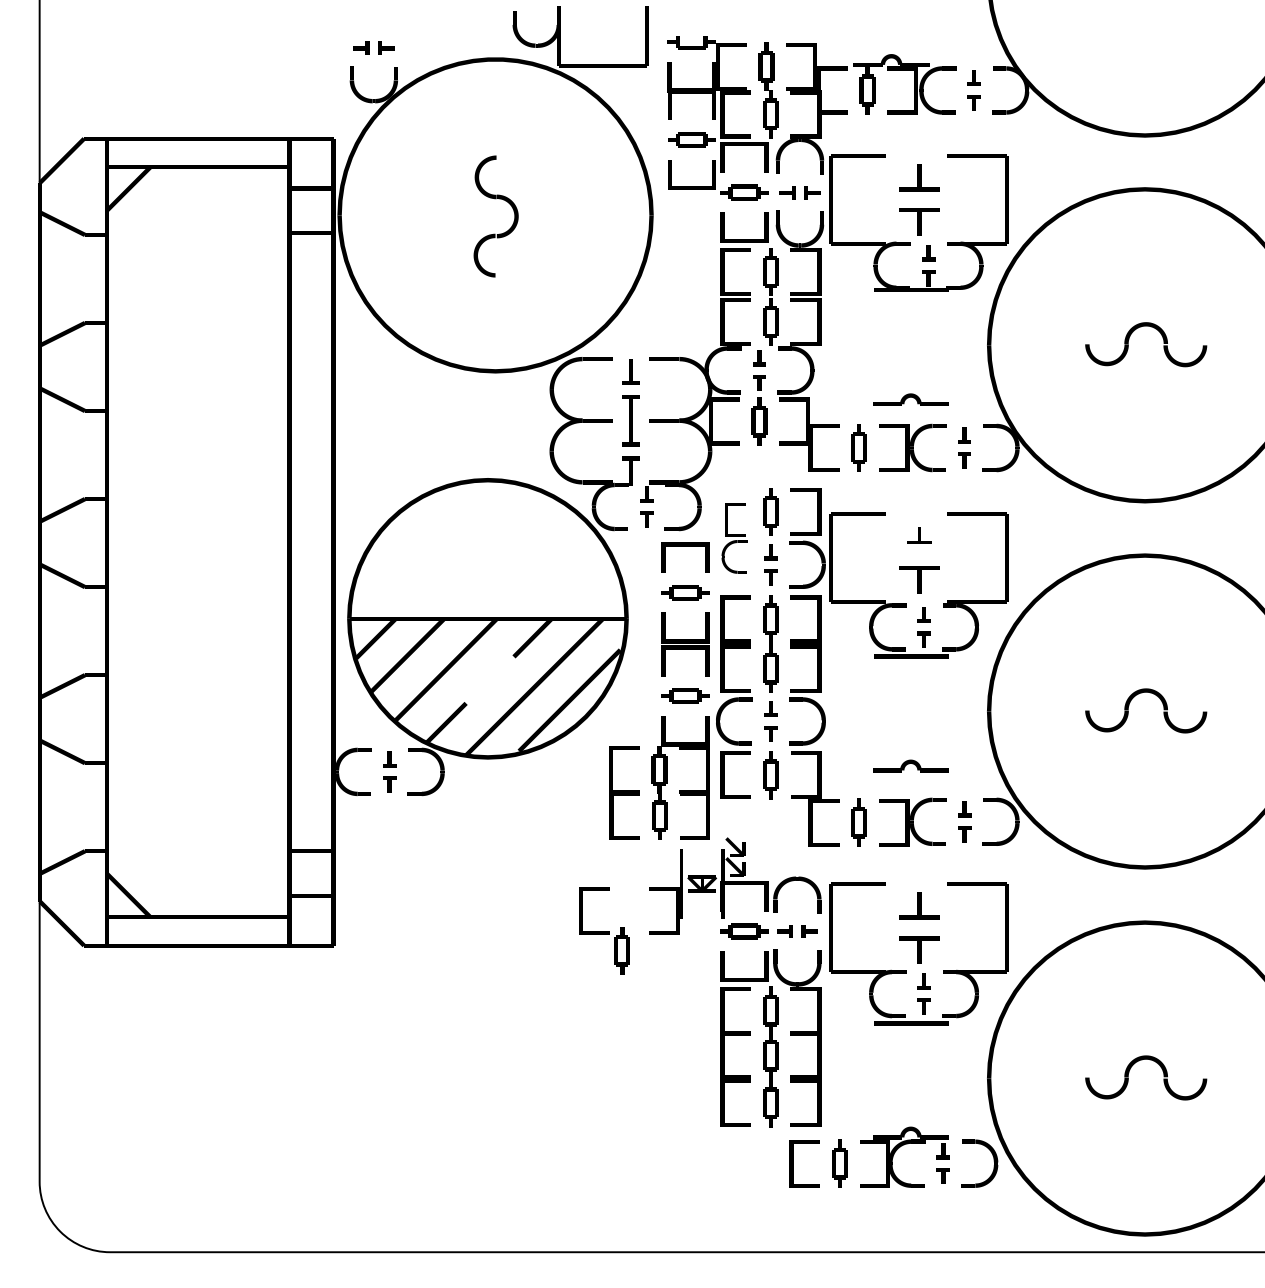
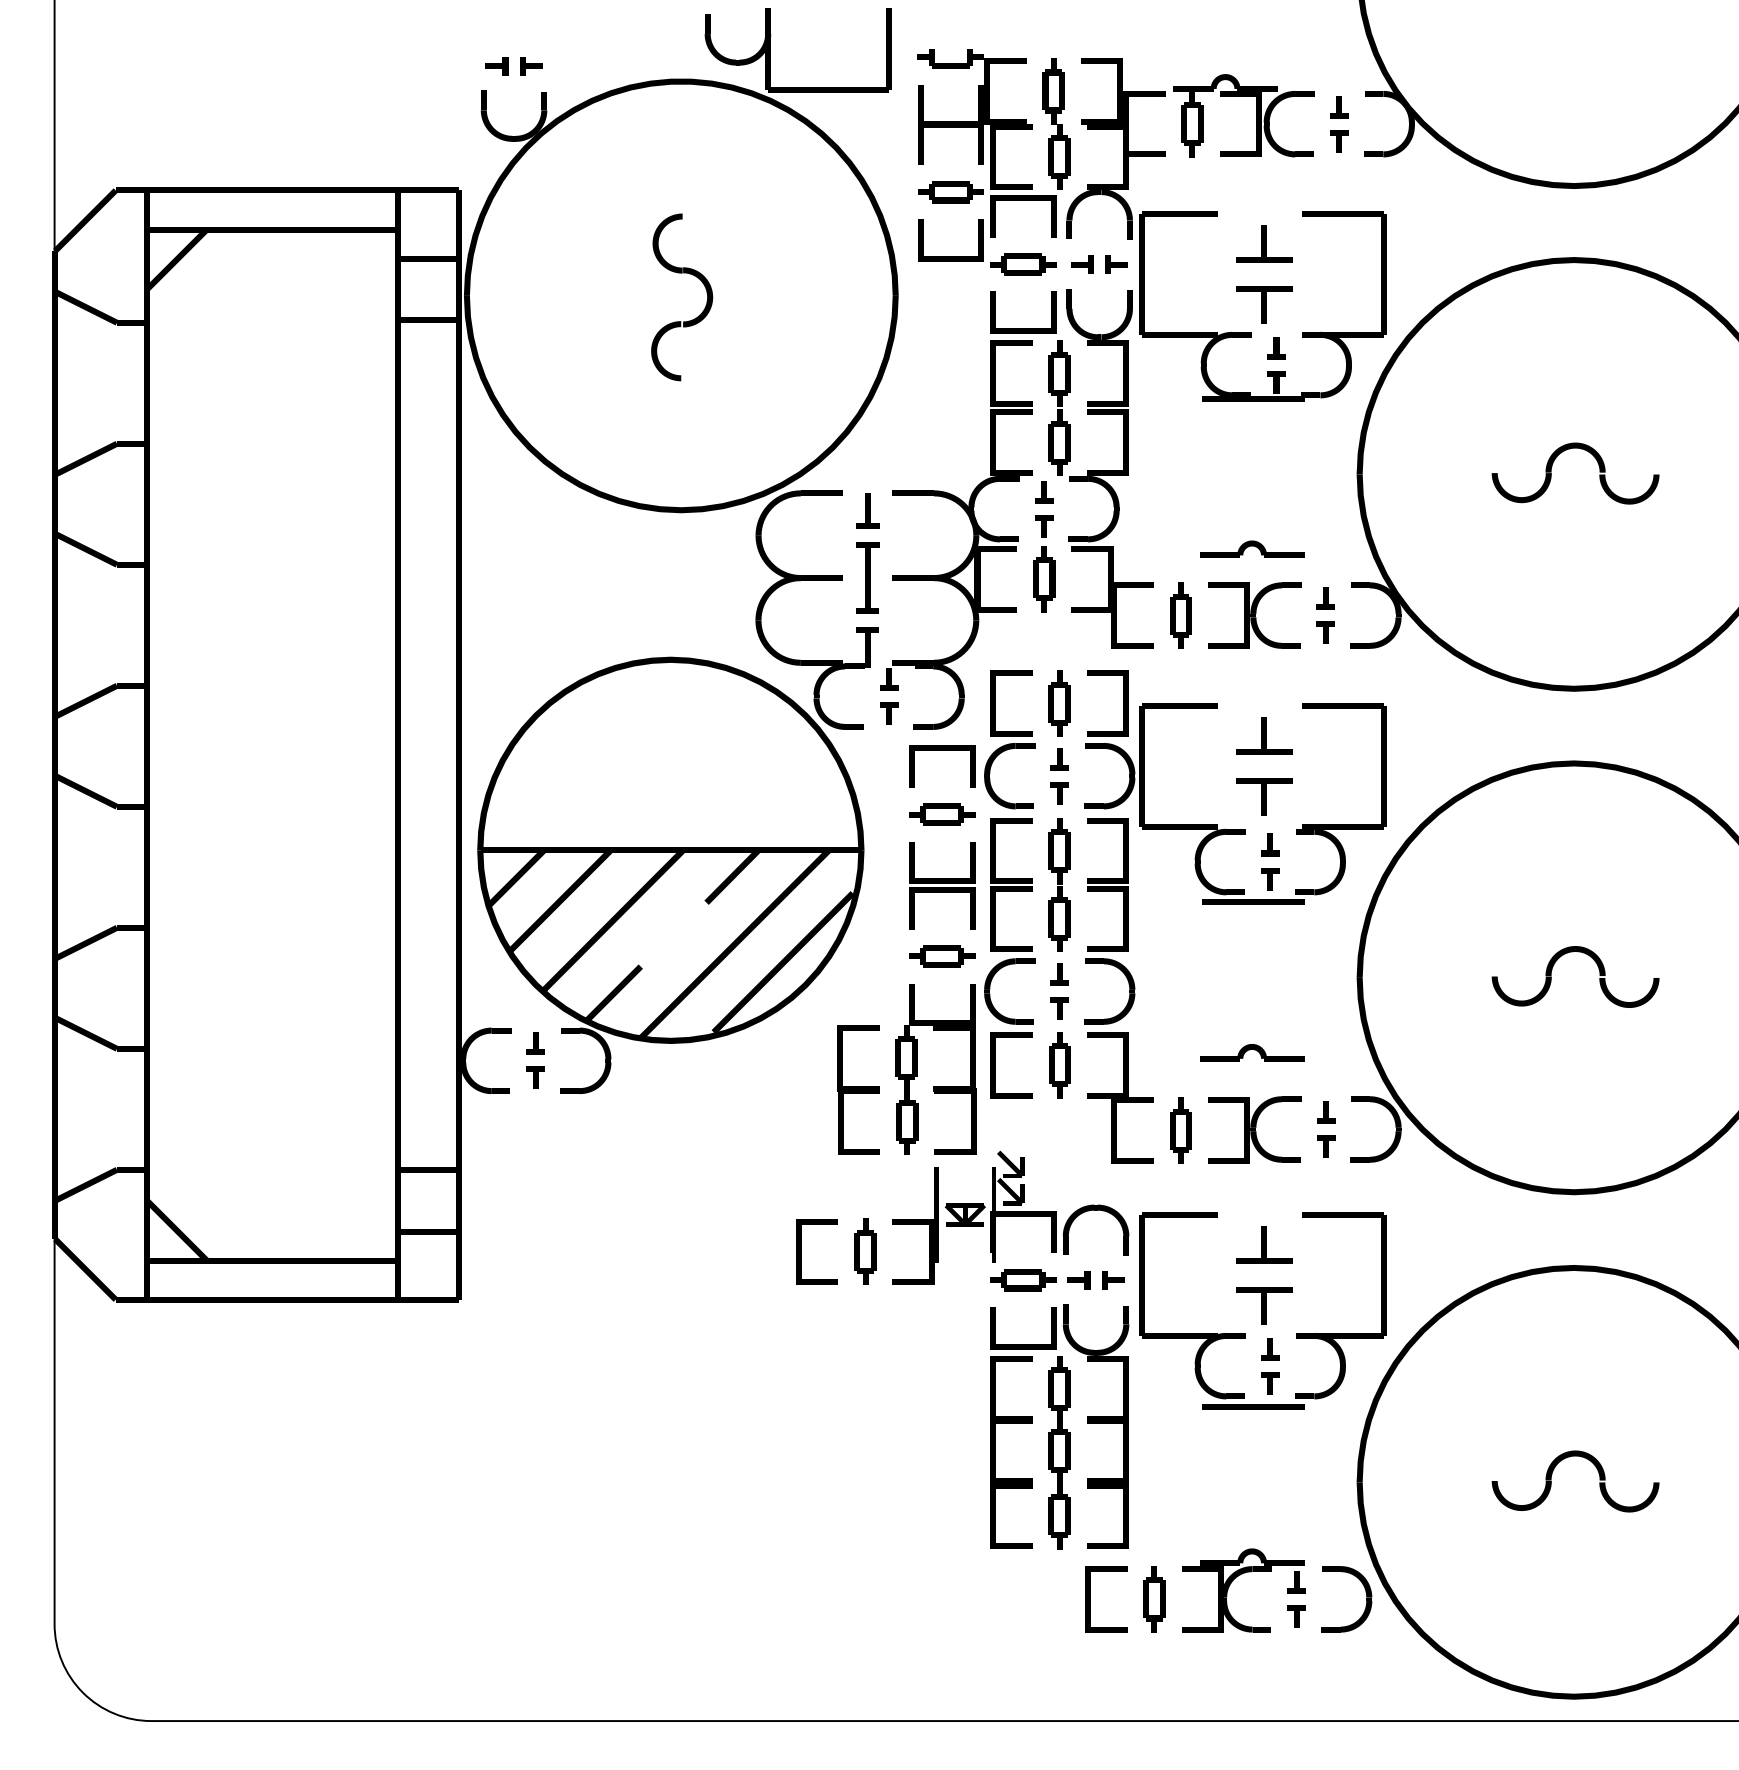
part: (919, 535) -> (1264, 735), size x1.67
part: (734, 538) -> (1009, 739), size x1.43
part: (622, 950) -> (865, 1251), moved

